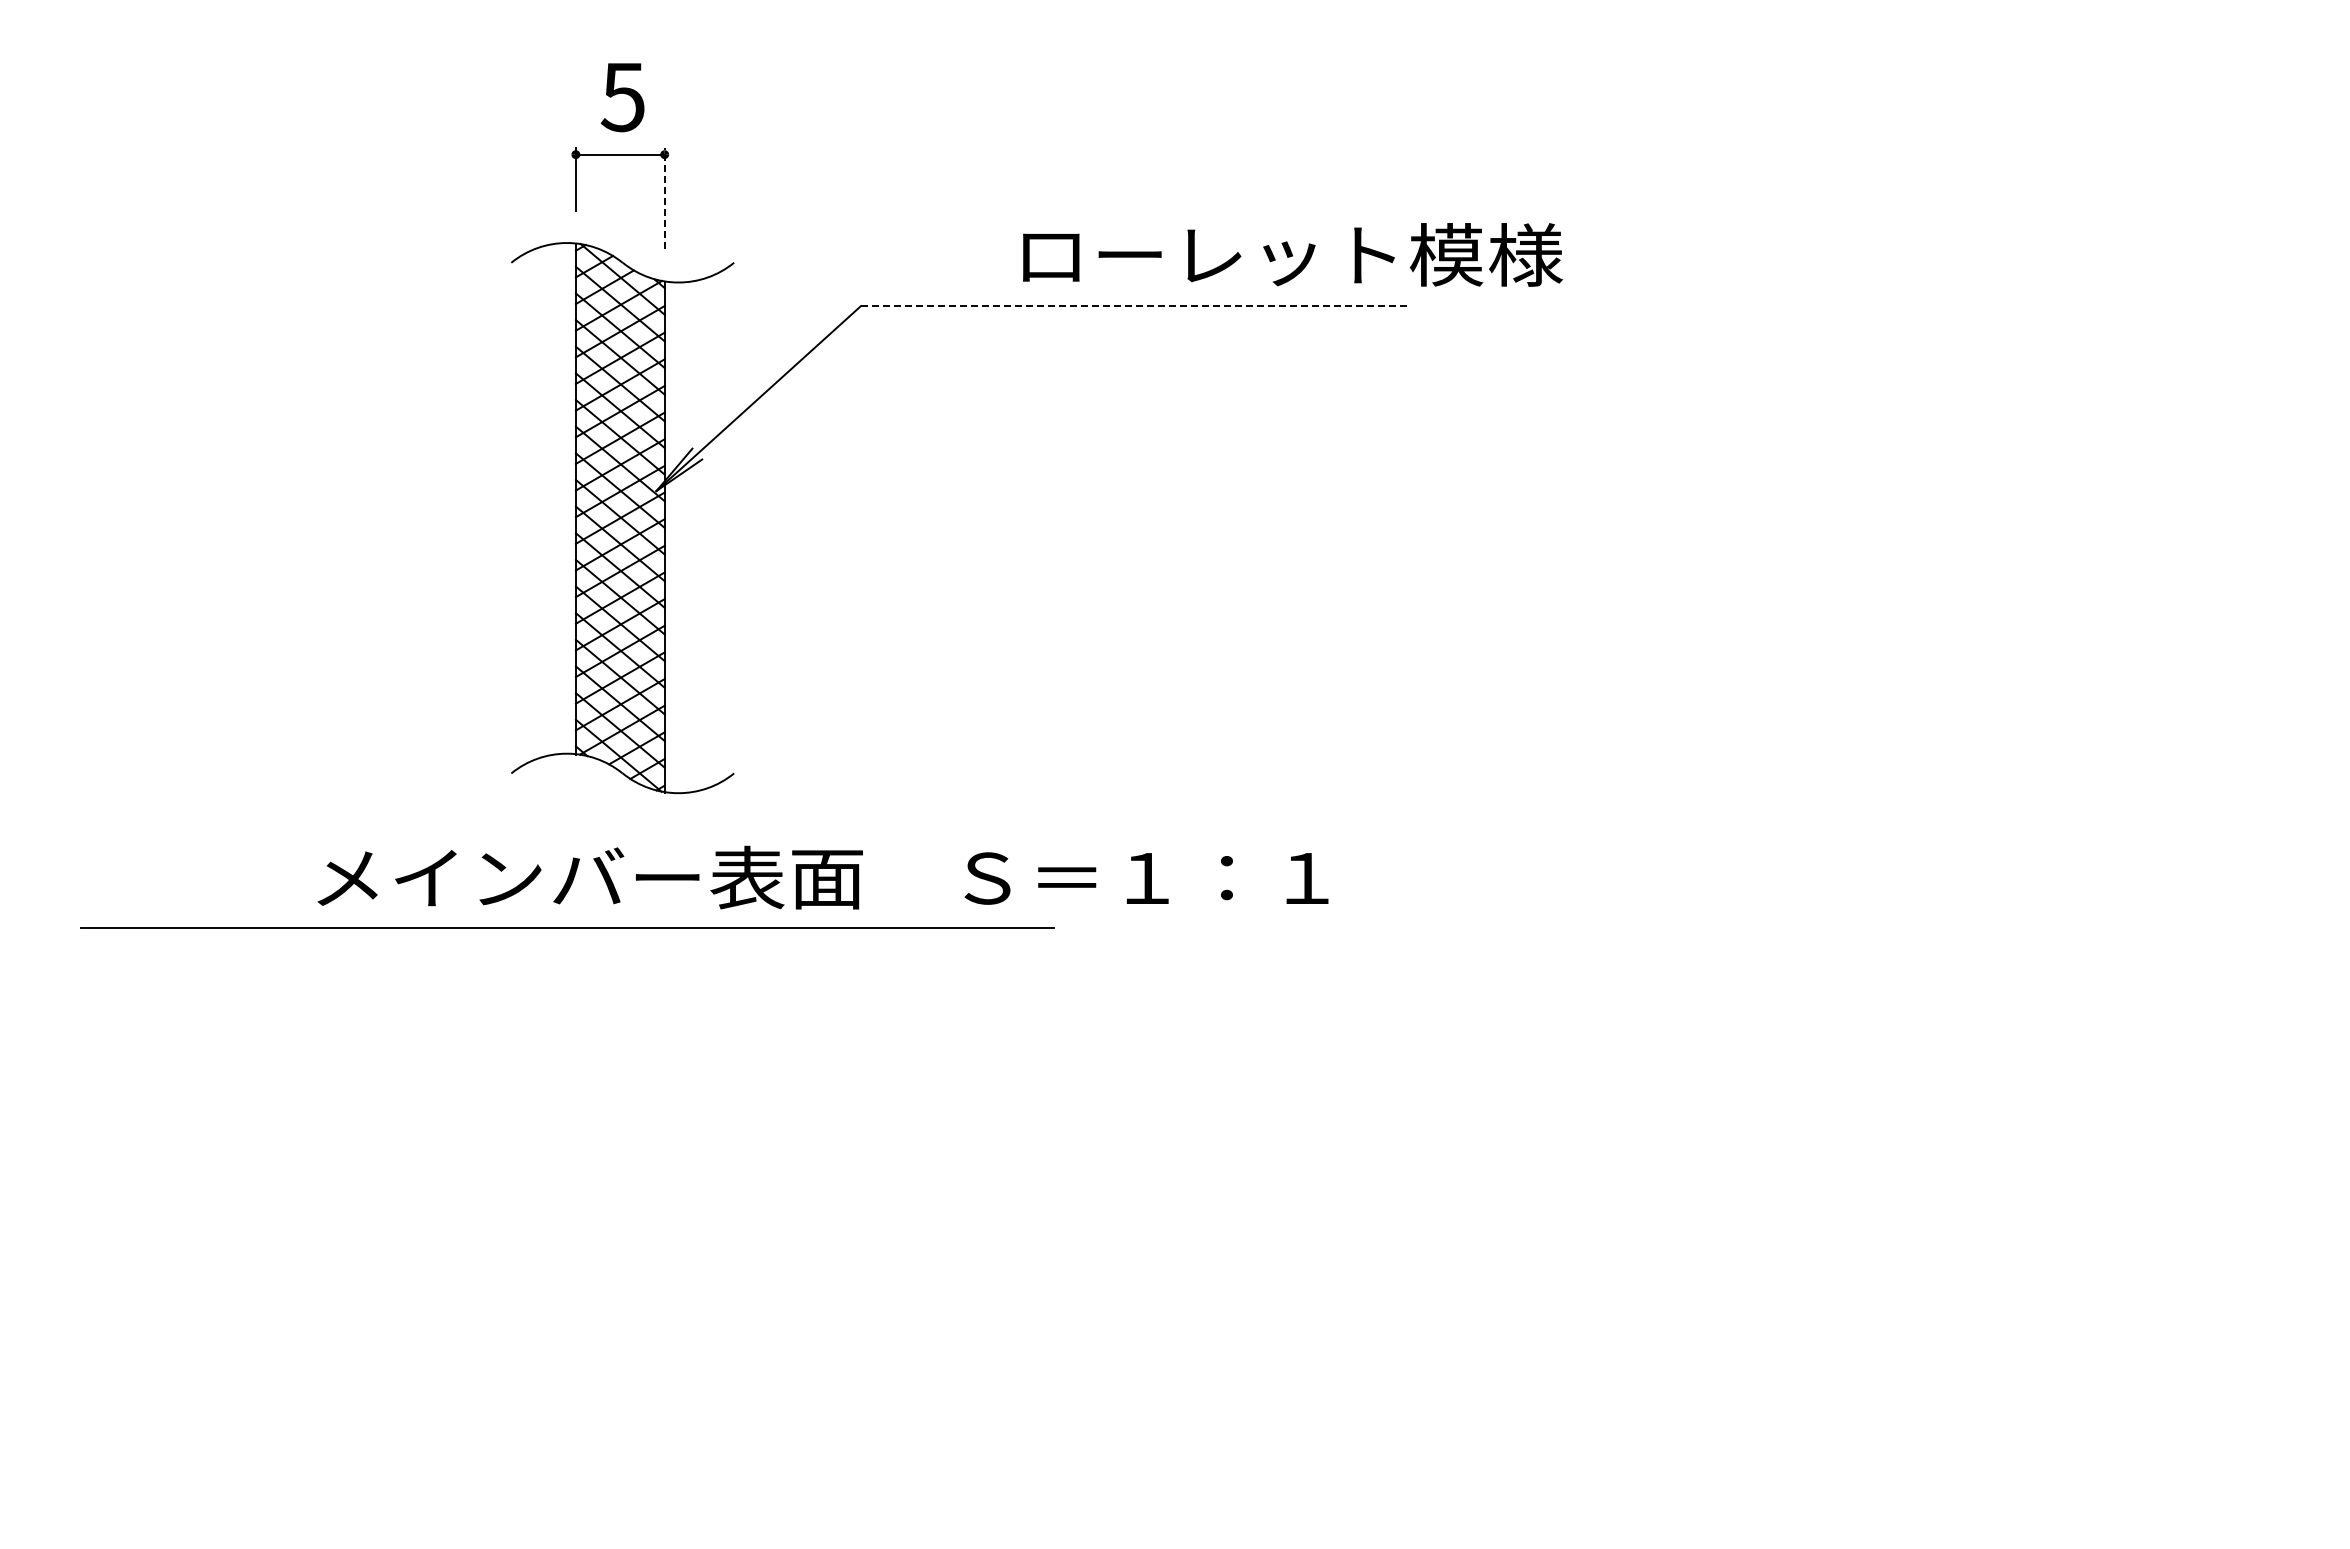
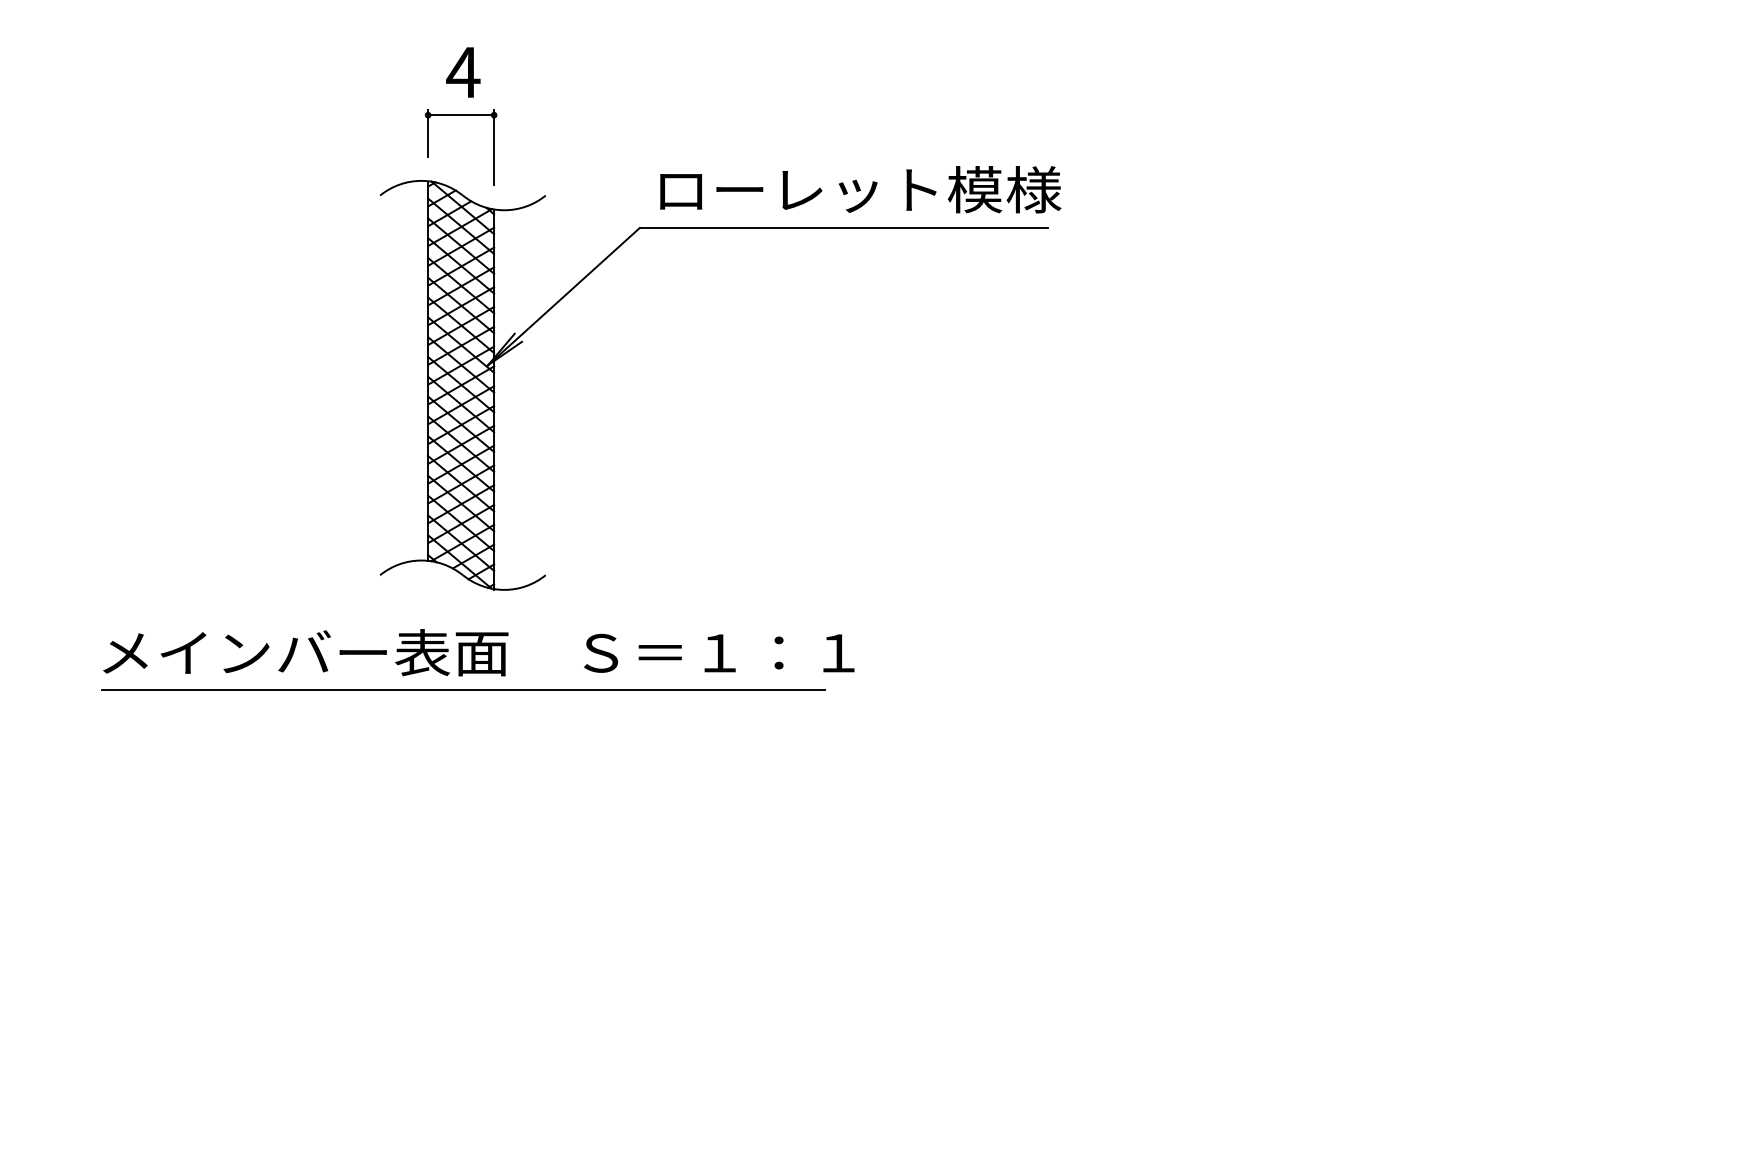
text: (623, 97) -> (463, 72), 5 -> 4
line: (664, 198) -> (493, 147), dashed -> solid
text: (1292, 254) -> (860, 189), moved
line: (1135, 306) -> (844, 228), dashed -> solid
text: (822, 877) -> (478, 652), moved
line: (567, 927) -> (463, 689), moved

